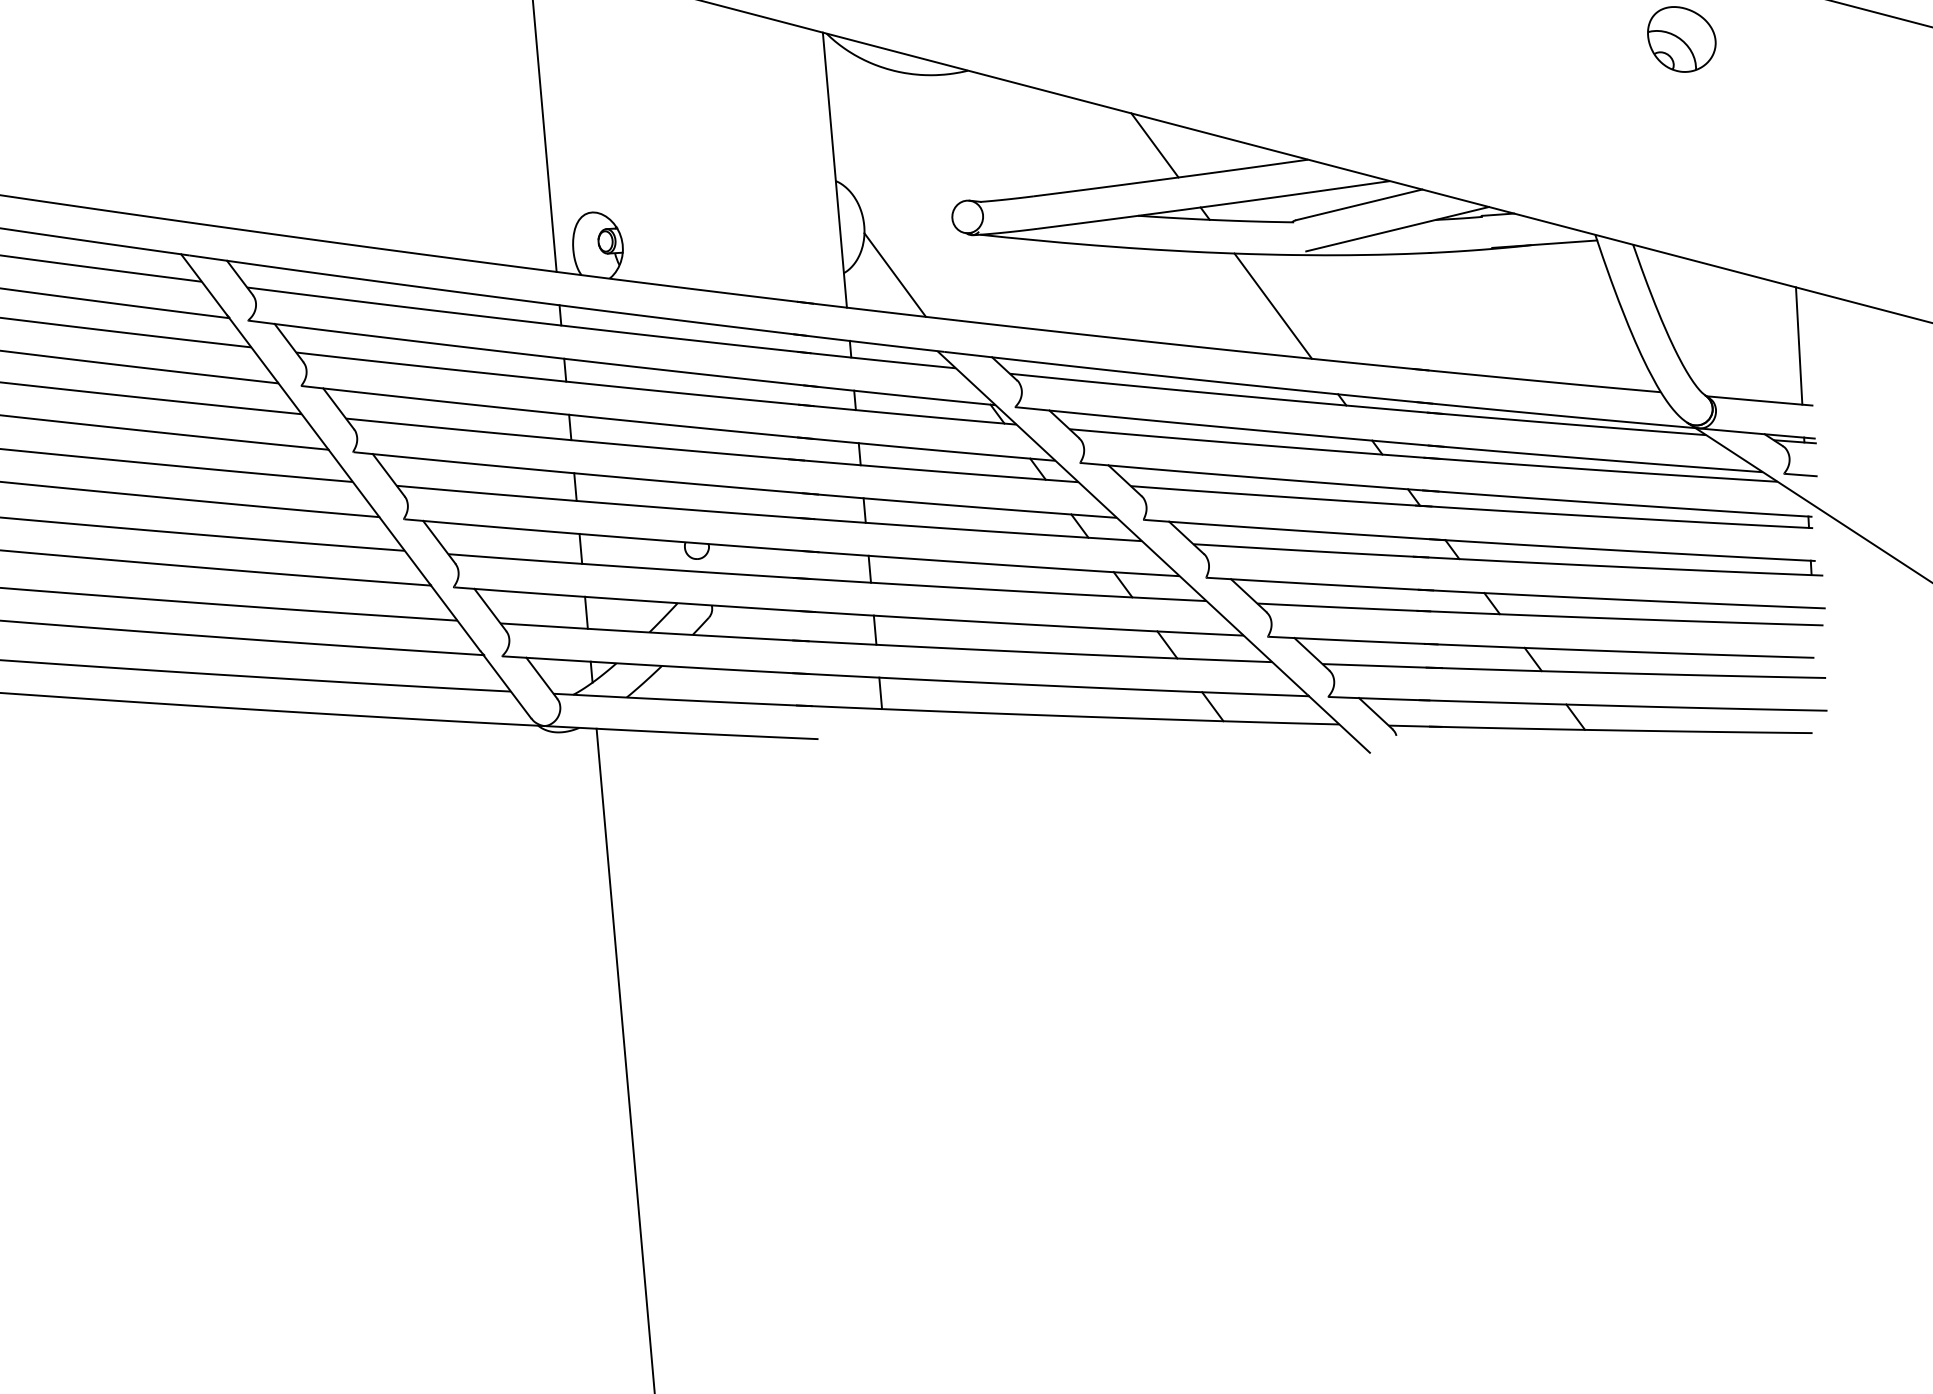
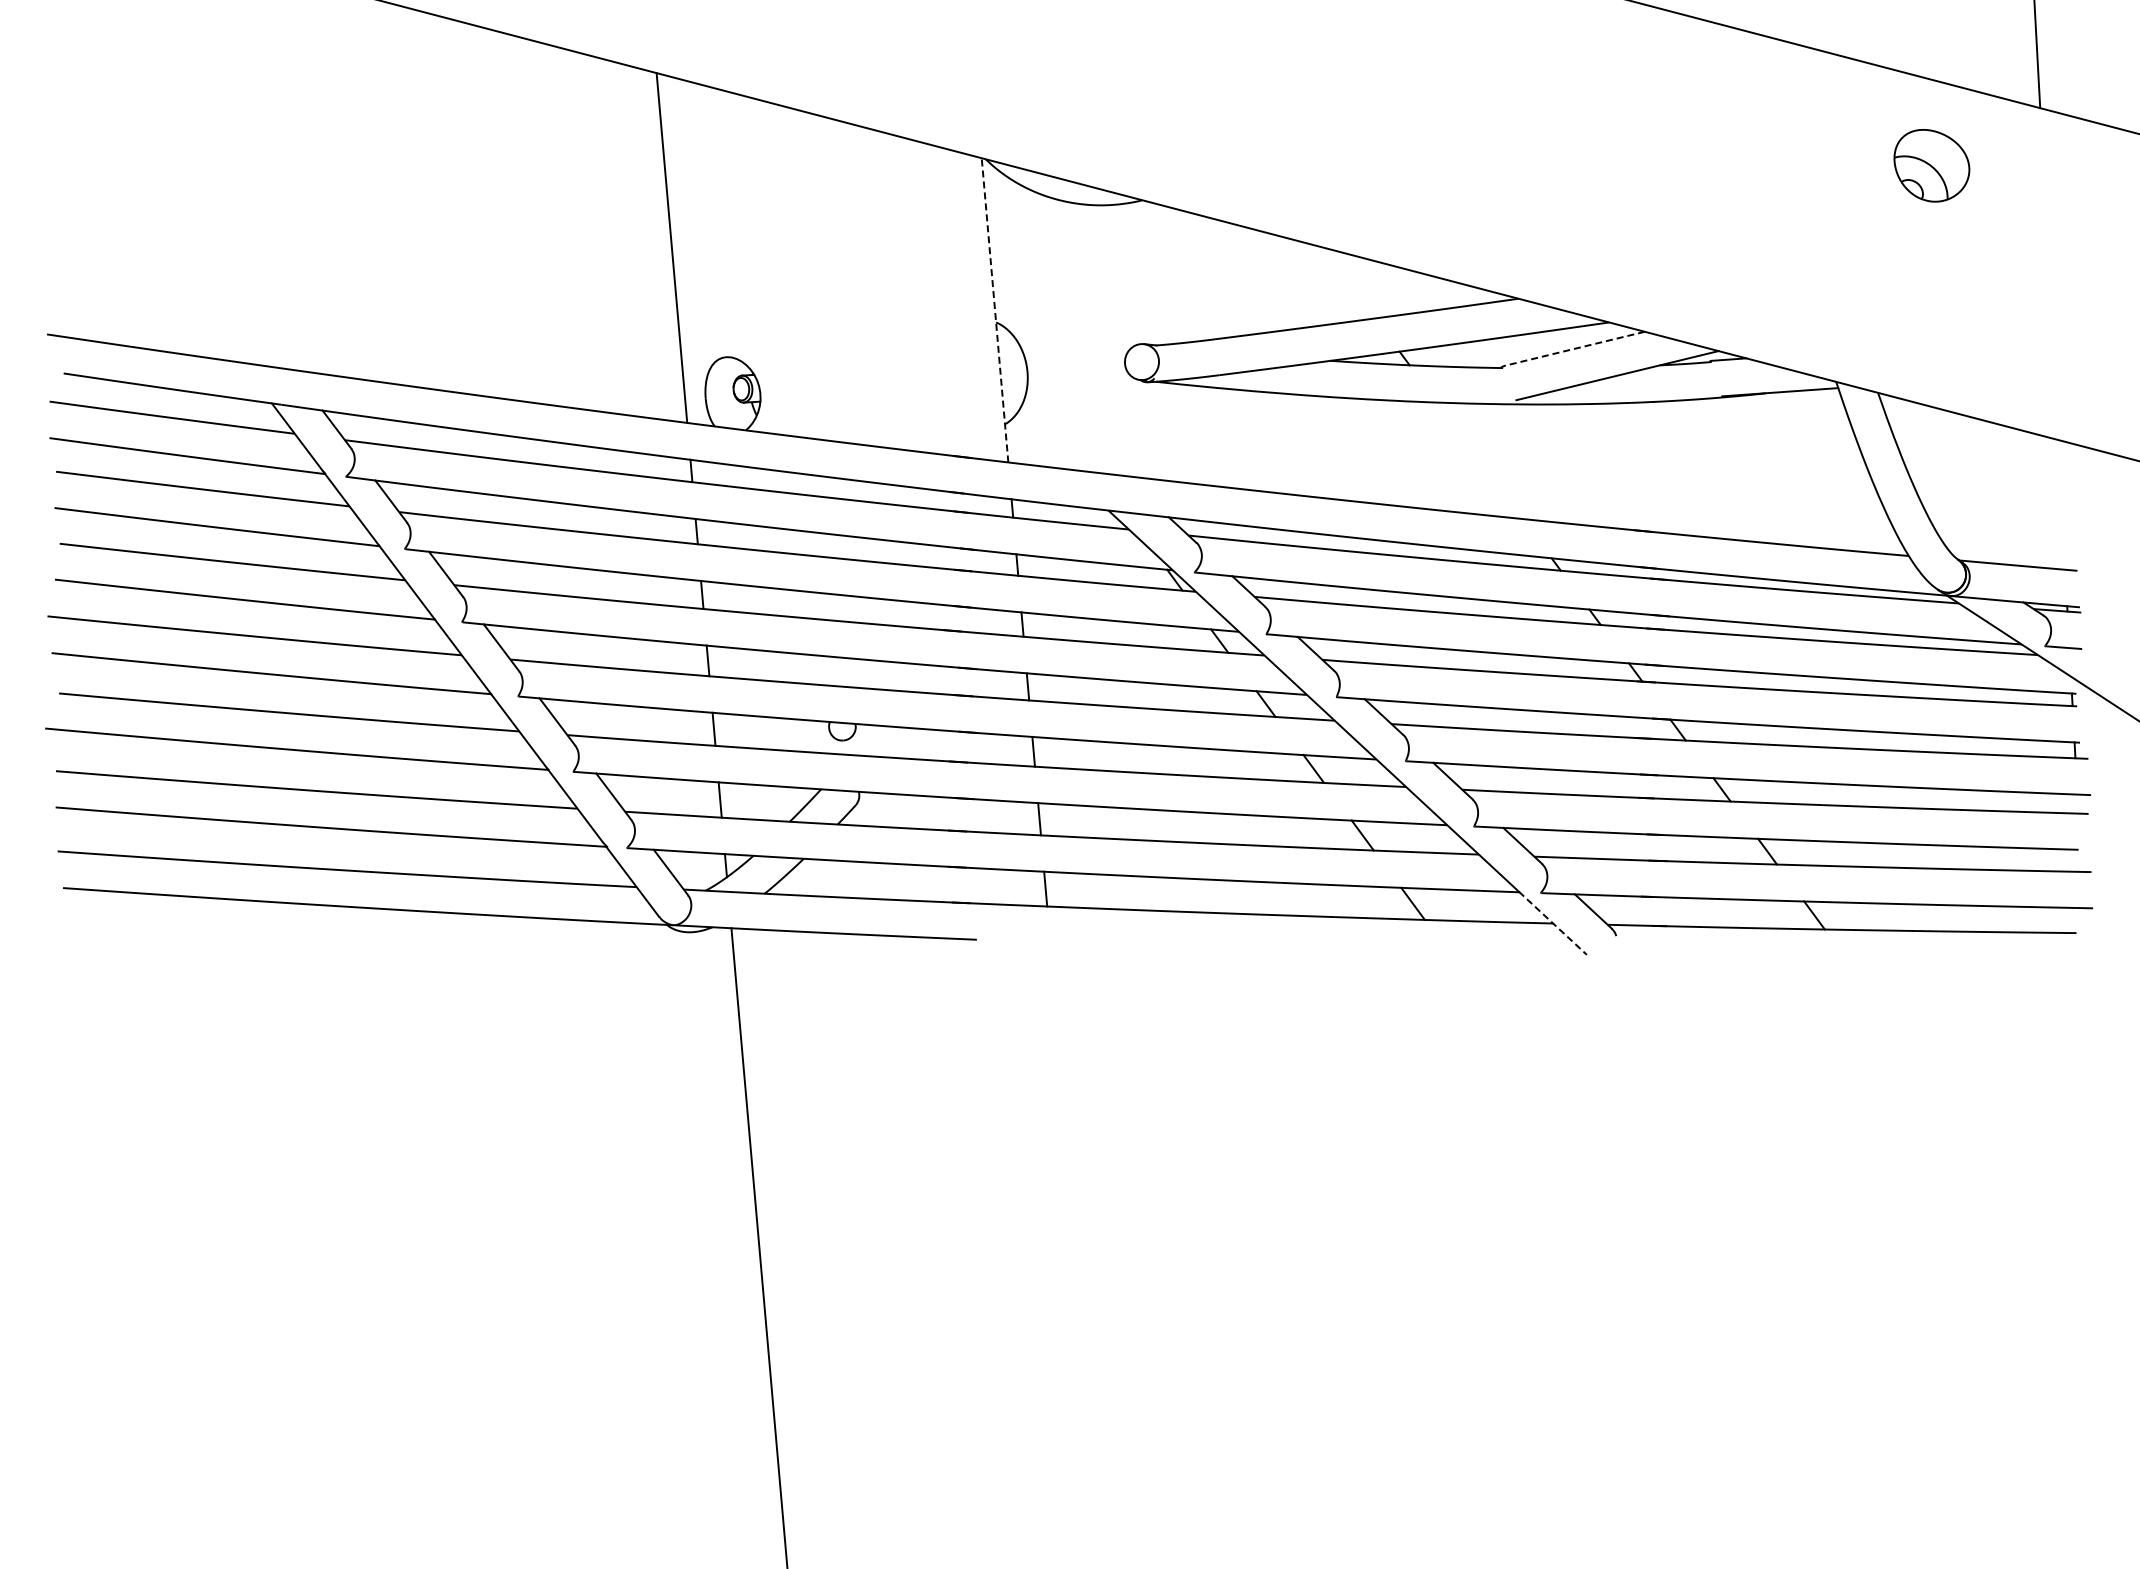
line: (1155, 144) -> (1349, 282), removed
line: (835, 170) -> (995, 310), solid -> dashed
line: (1358, 204) -> (1574, 348), solid -> dashed
line: (894, 275) -> (1061, 426), removed
line: (1272, 305) -> (1479, 460), removed
line: (1798, 345) -> (2061, 504), removed
line: (1339, 724) -> (1553, 923), solid -> dashed

